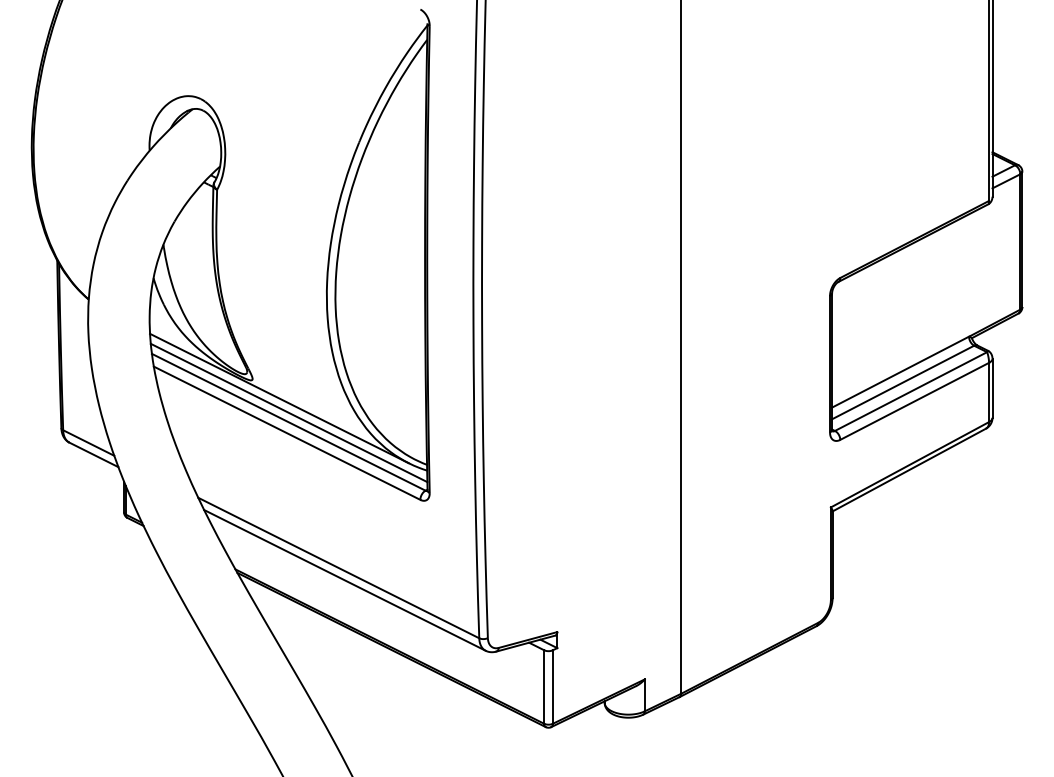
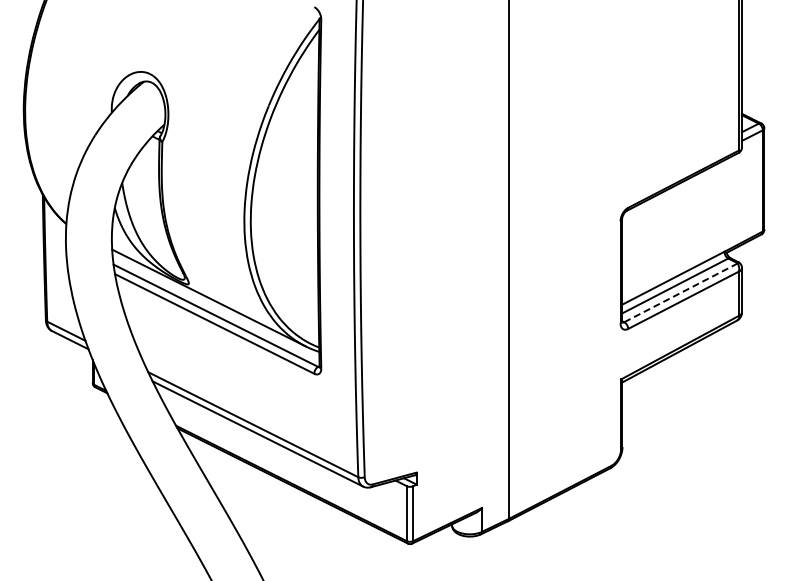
line: (910, 392) -> (680, 293), solid -> dashed
line: (288, 412) -> (215, 308), removed

